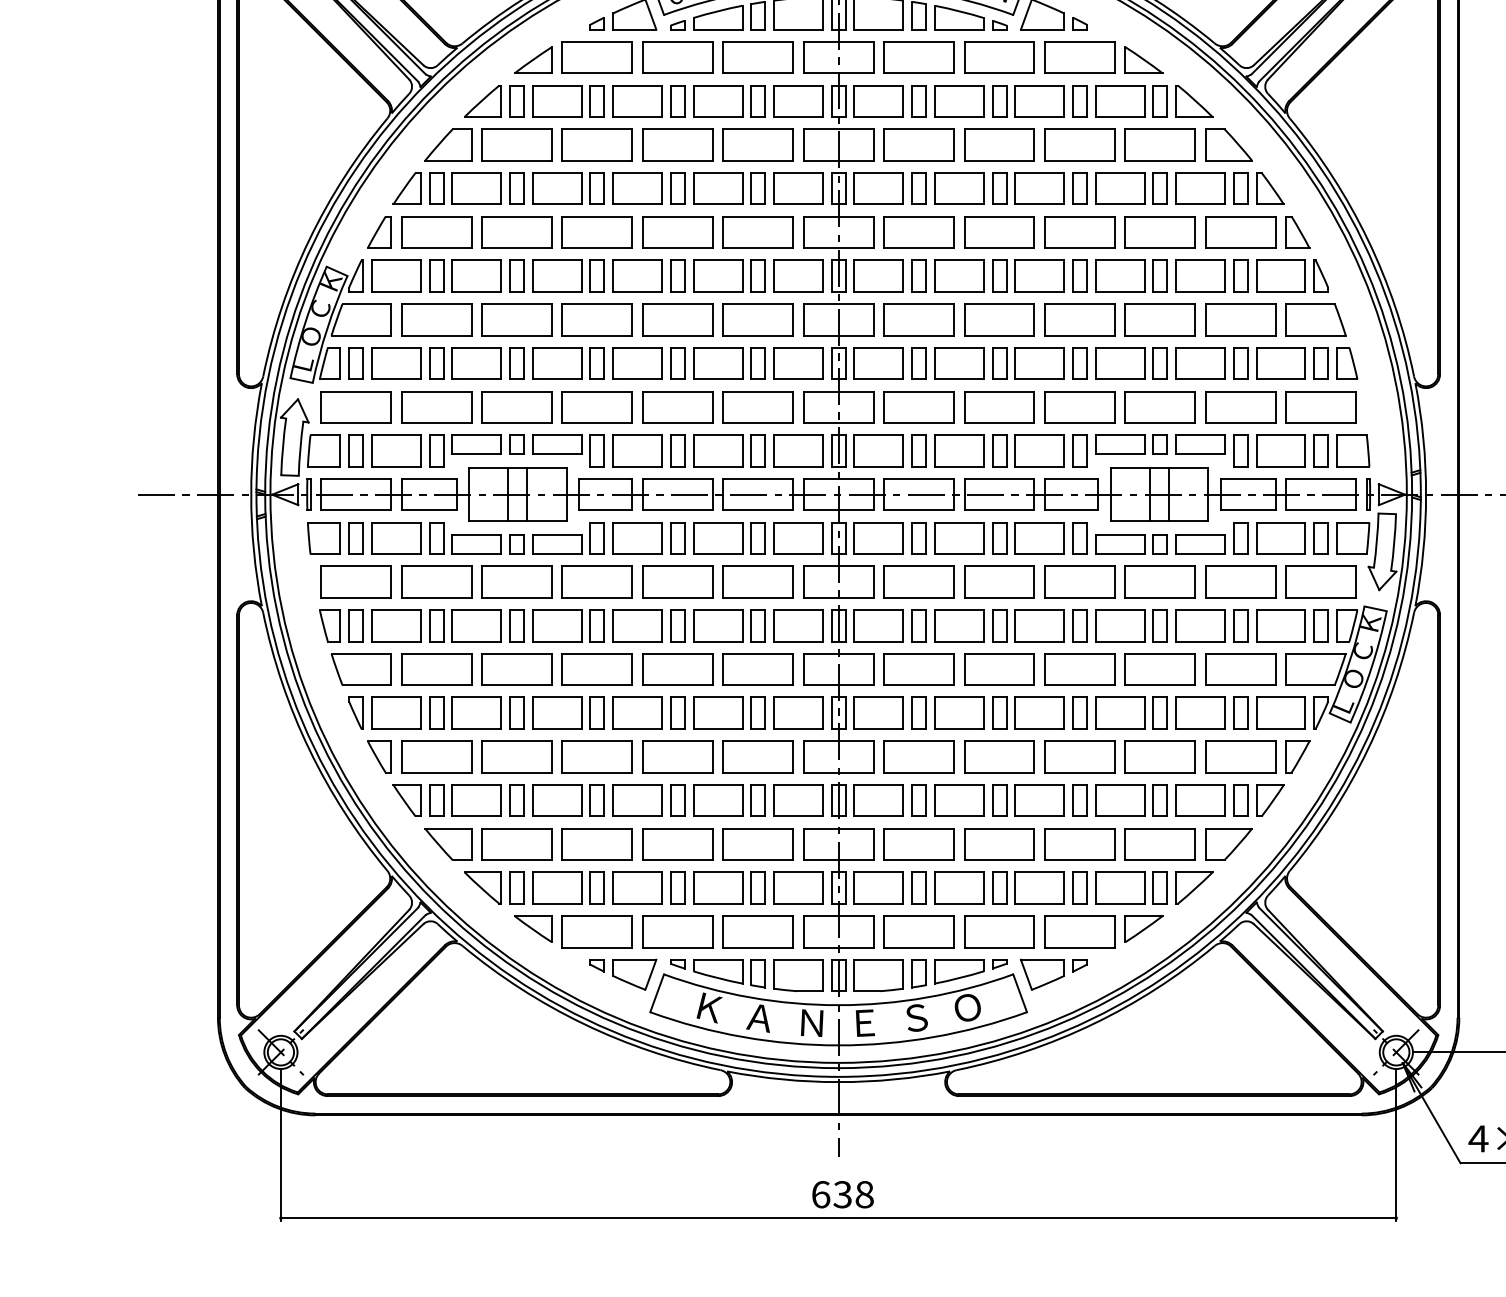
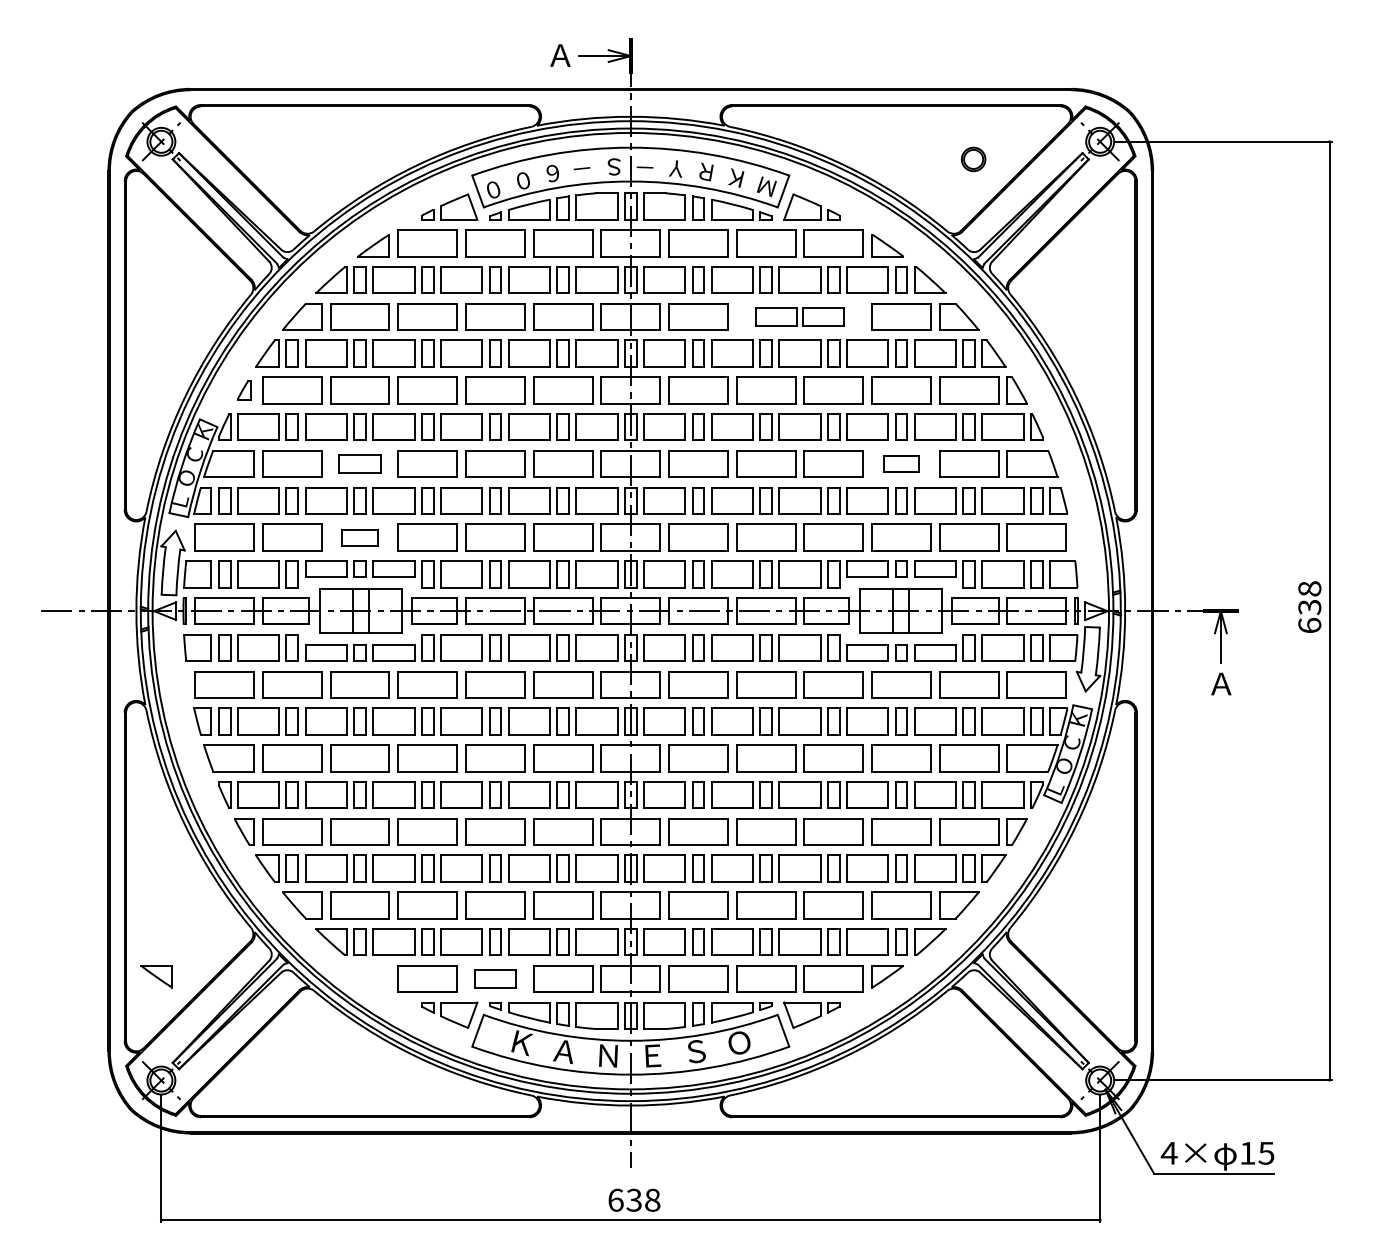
part: (1039, 144) -> (799, 316), size x0.7
part: (379, 232) -> (244, 390), size x0.7
part: (516, 319) -> (359, 463), size x0.7
part: (1160, 319) -> (901, 463), size x0.6
part: (516, 407) -> (359, 537), size x0.6
part: (532, 928) -> (156, 976), moved
part: (677, 931) -> (495, 978), size x0.7

